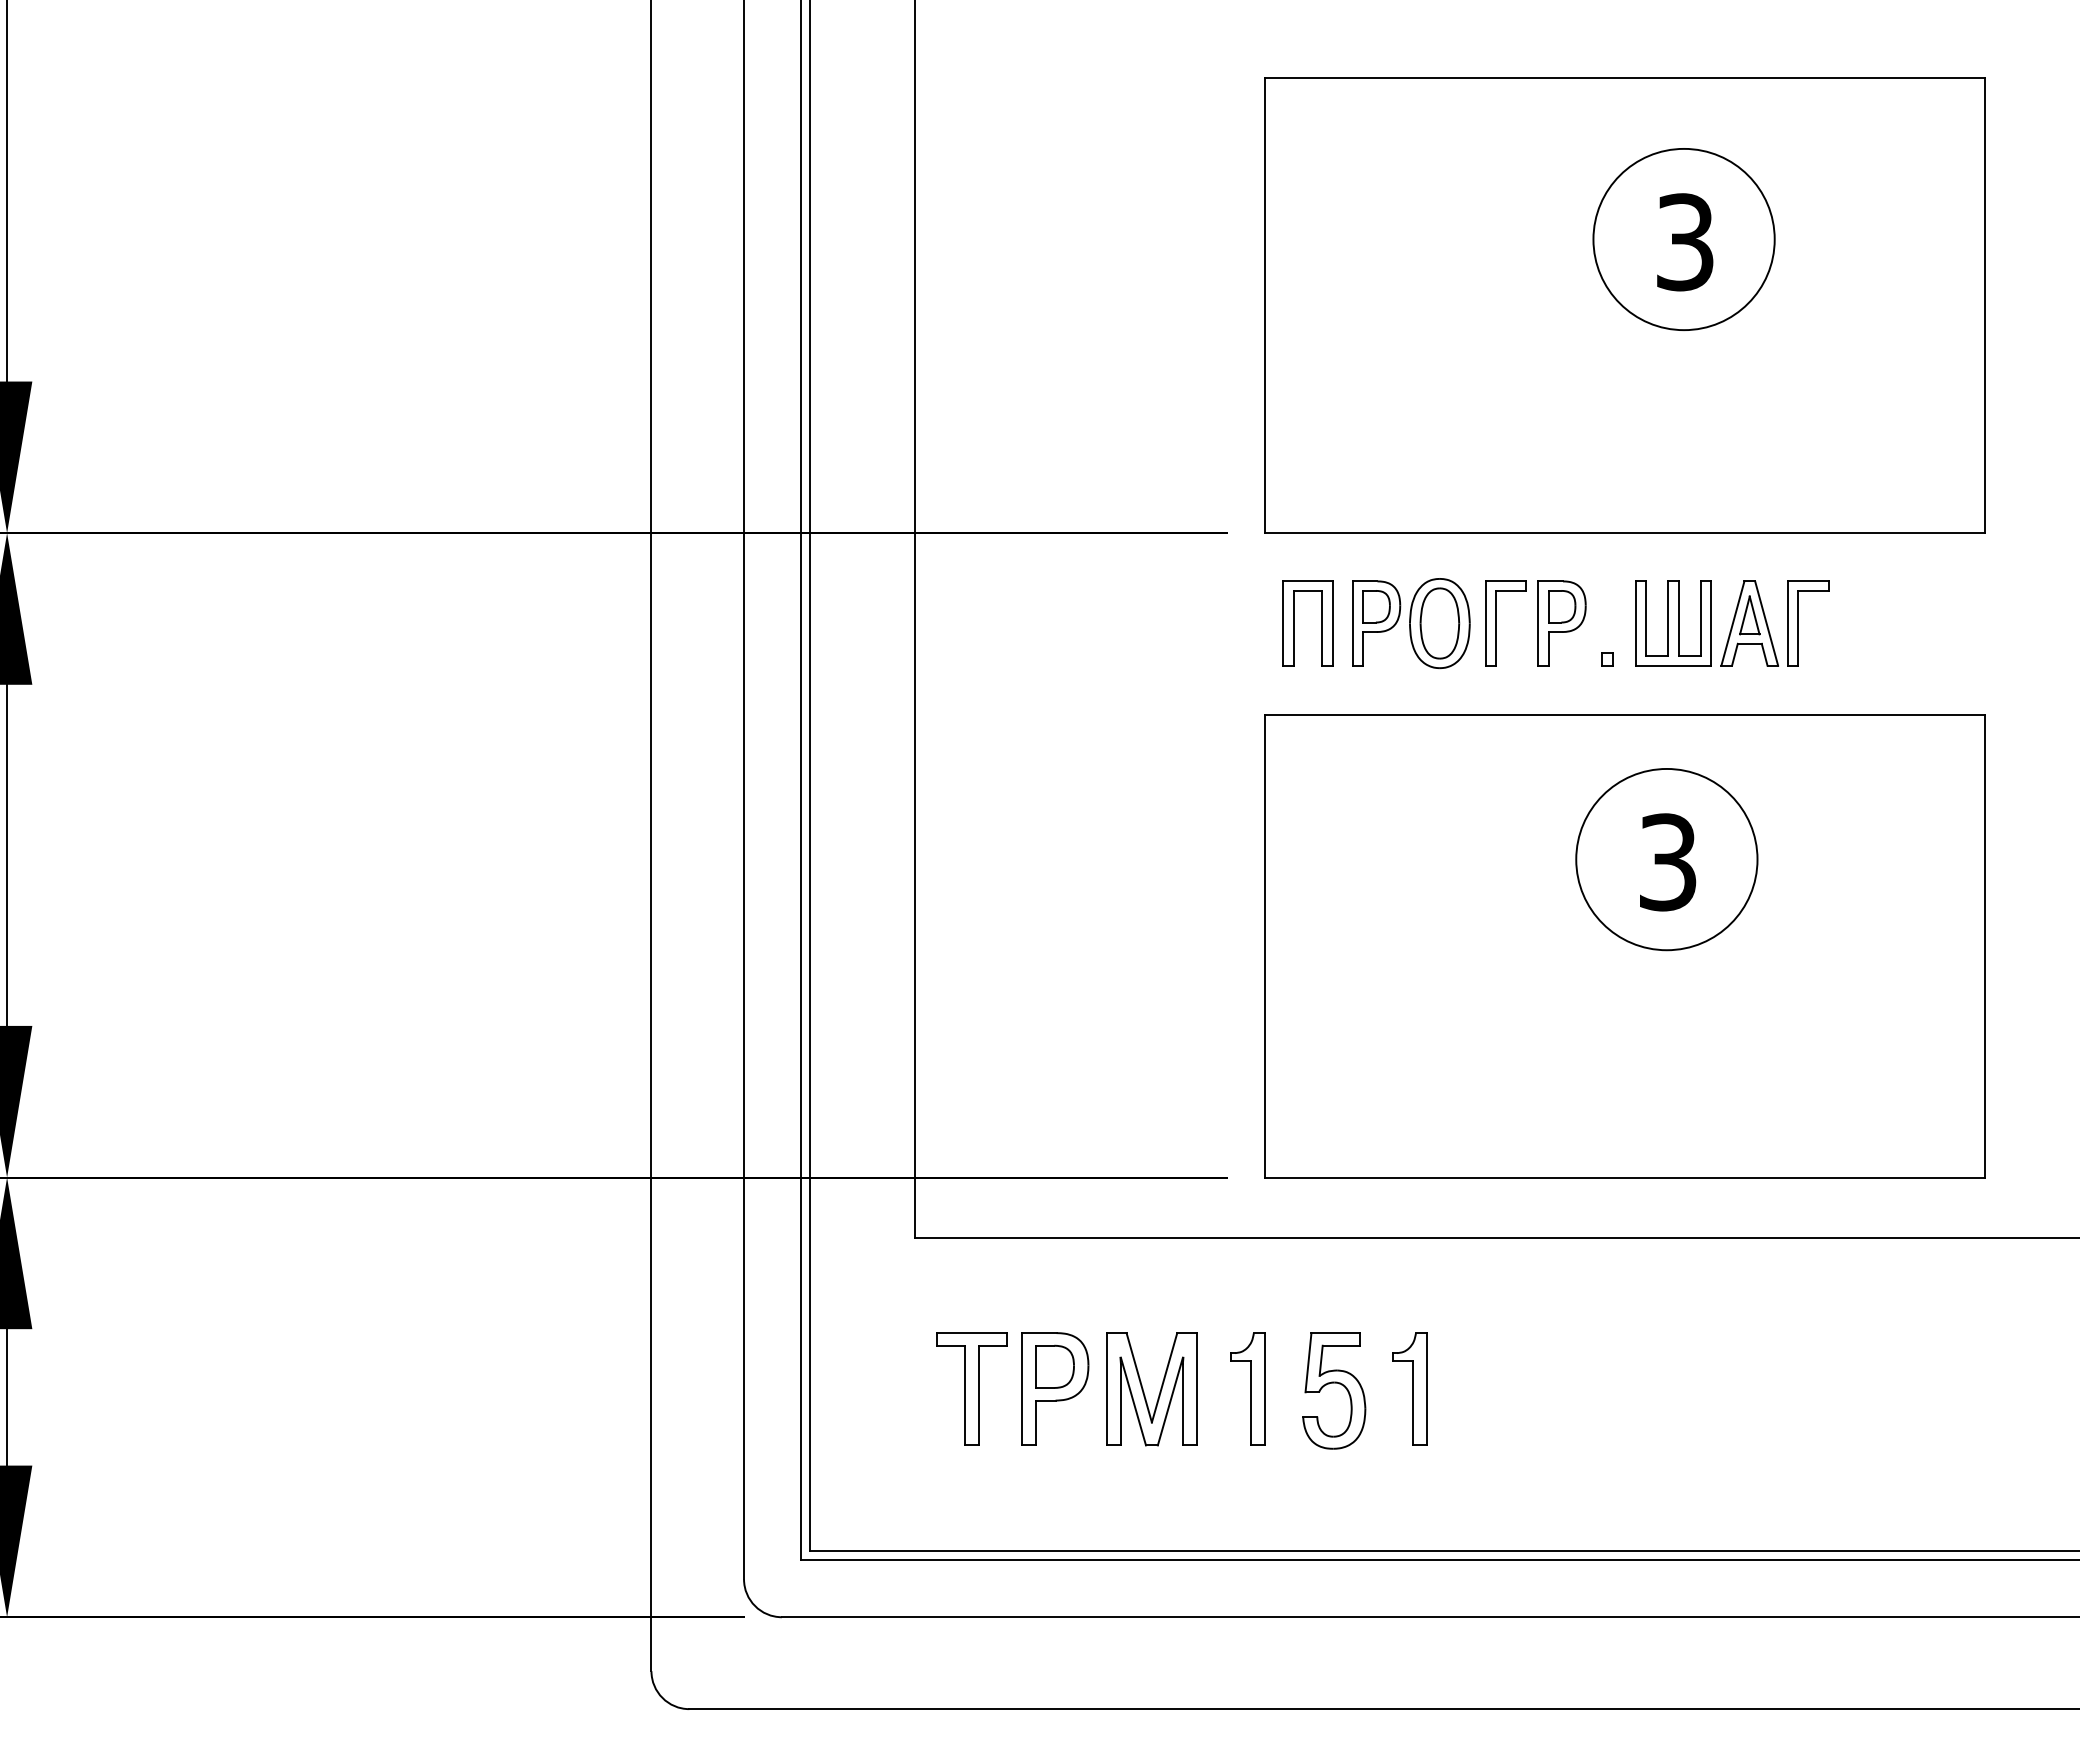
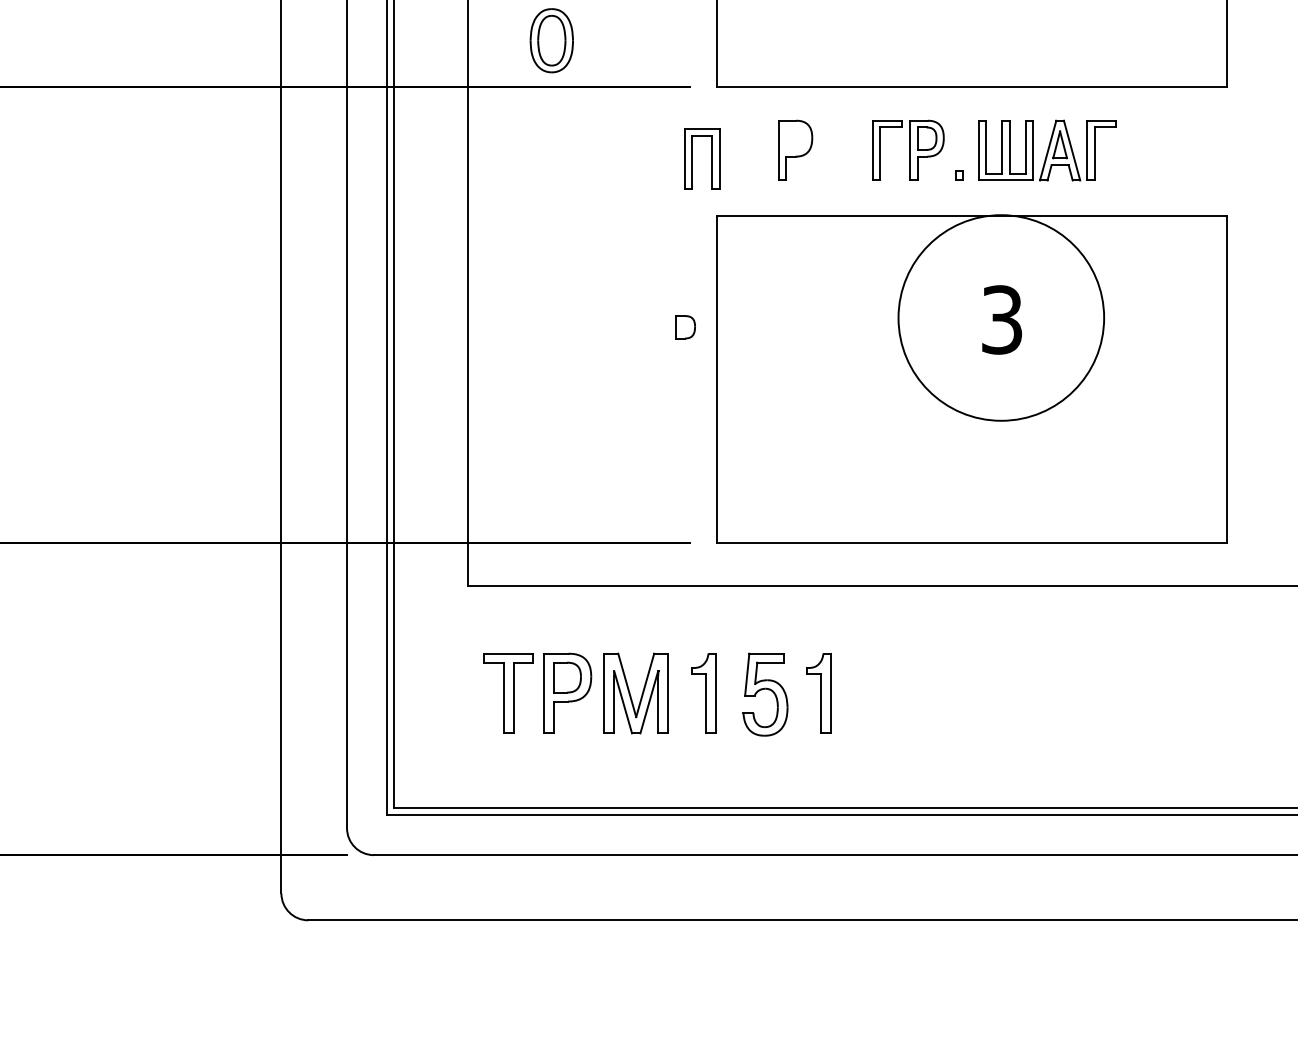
part: (1376, 606) -> (685, 327), moved
part: (1294, 623) -> (692, 159), moved
part: (1439, 623) -> (551, 40), moved
circle: (1666, 859) -> (1001, 317), size x1.6

